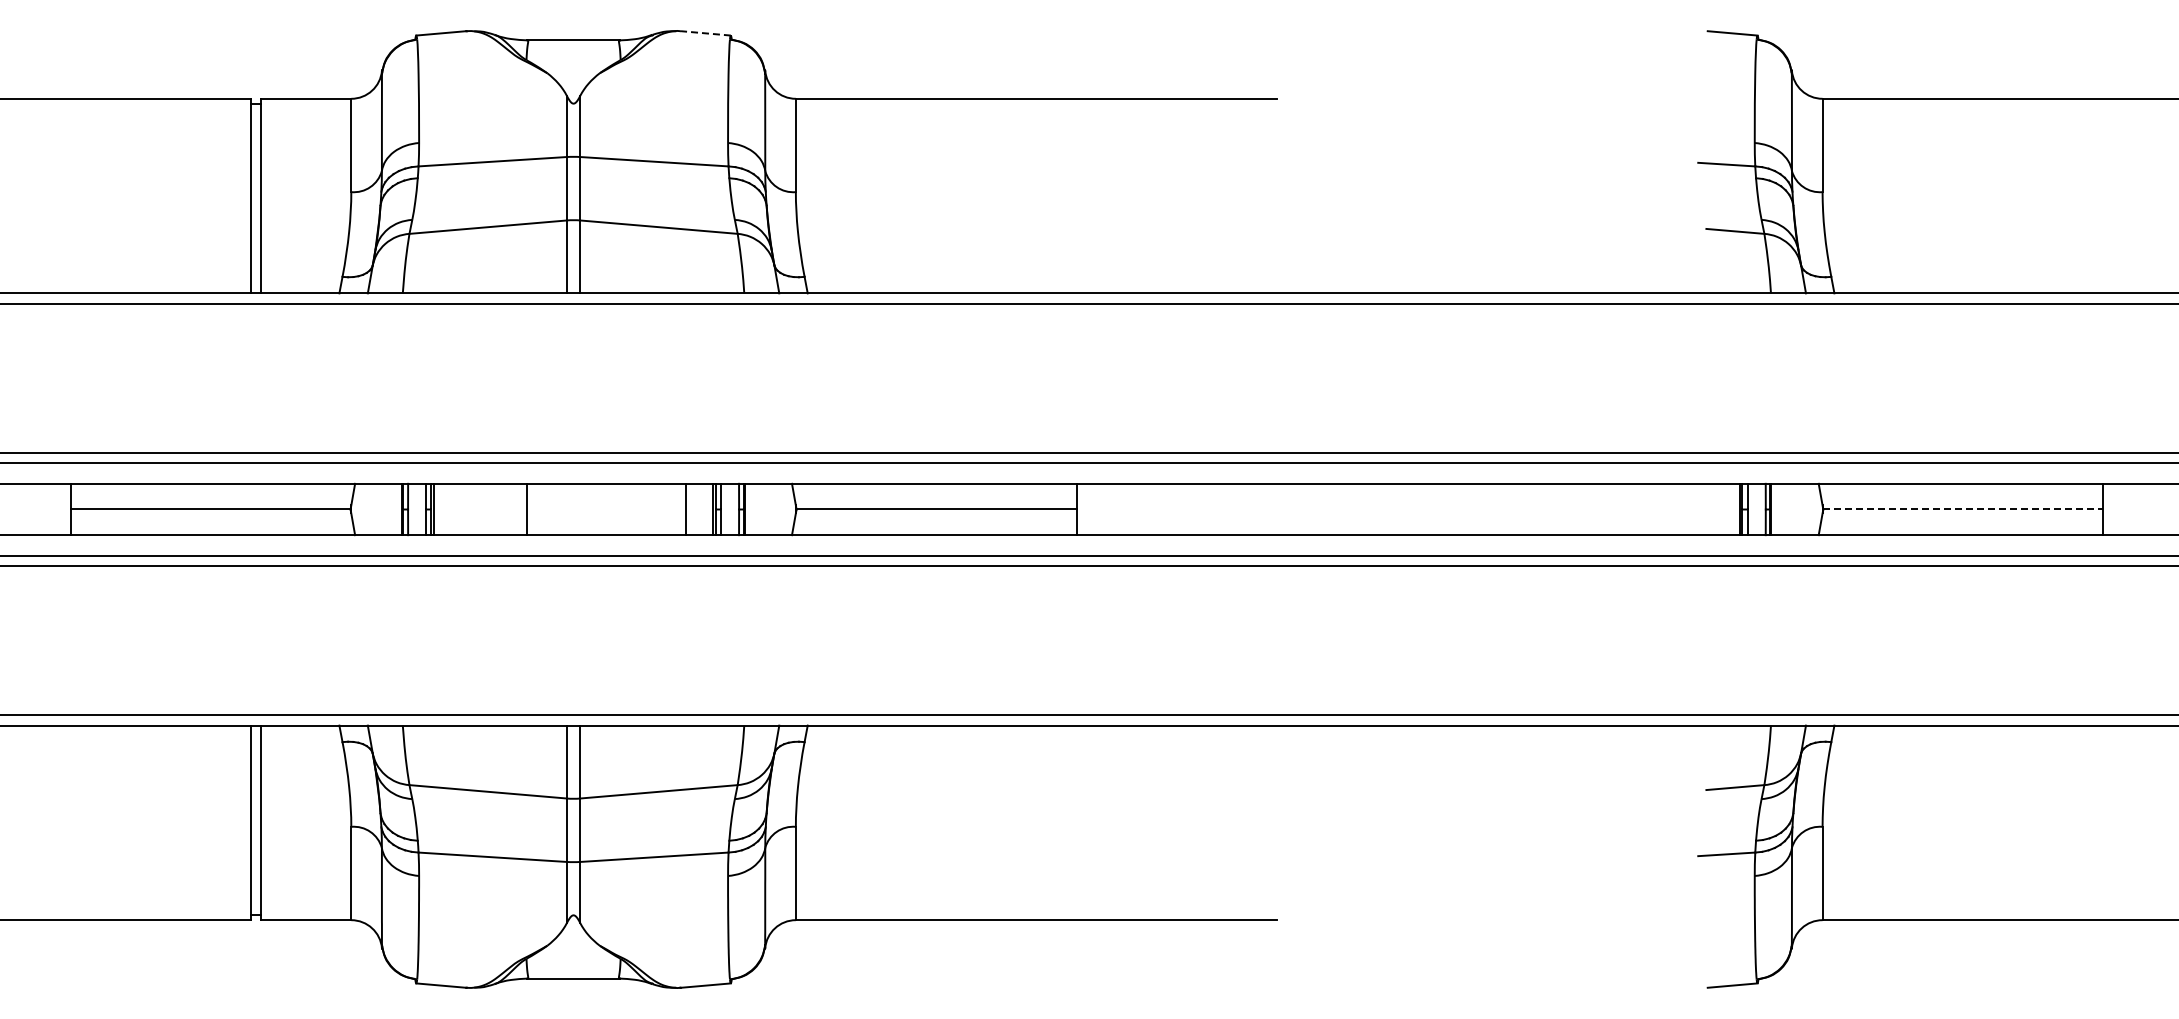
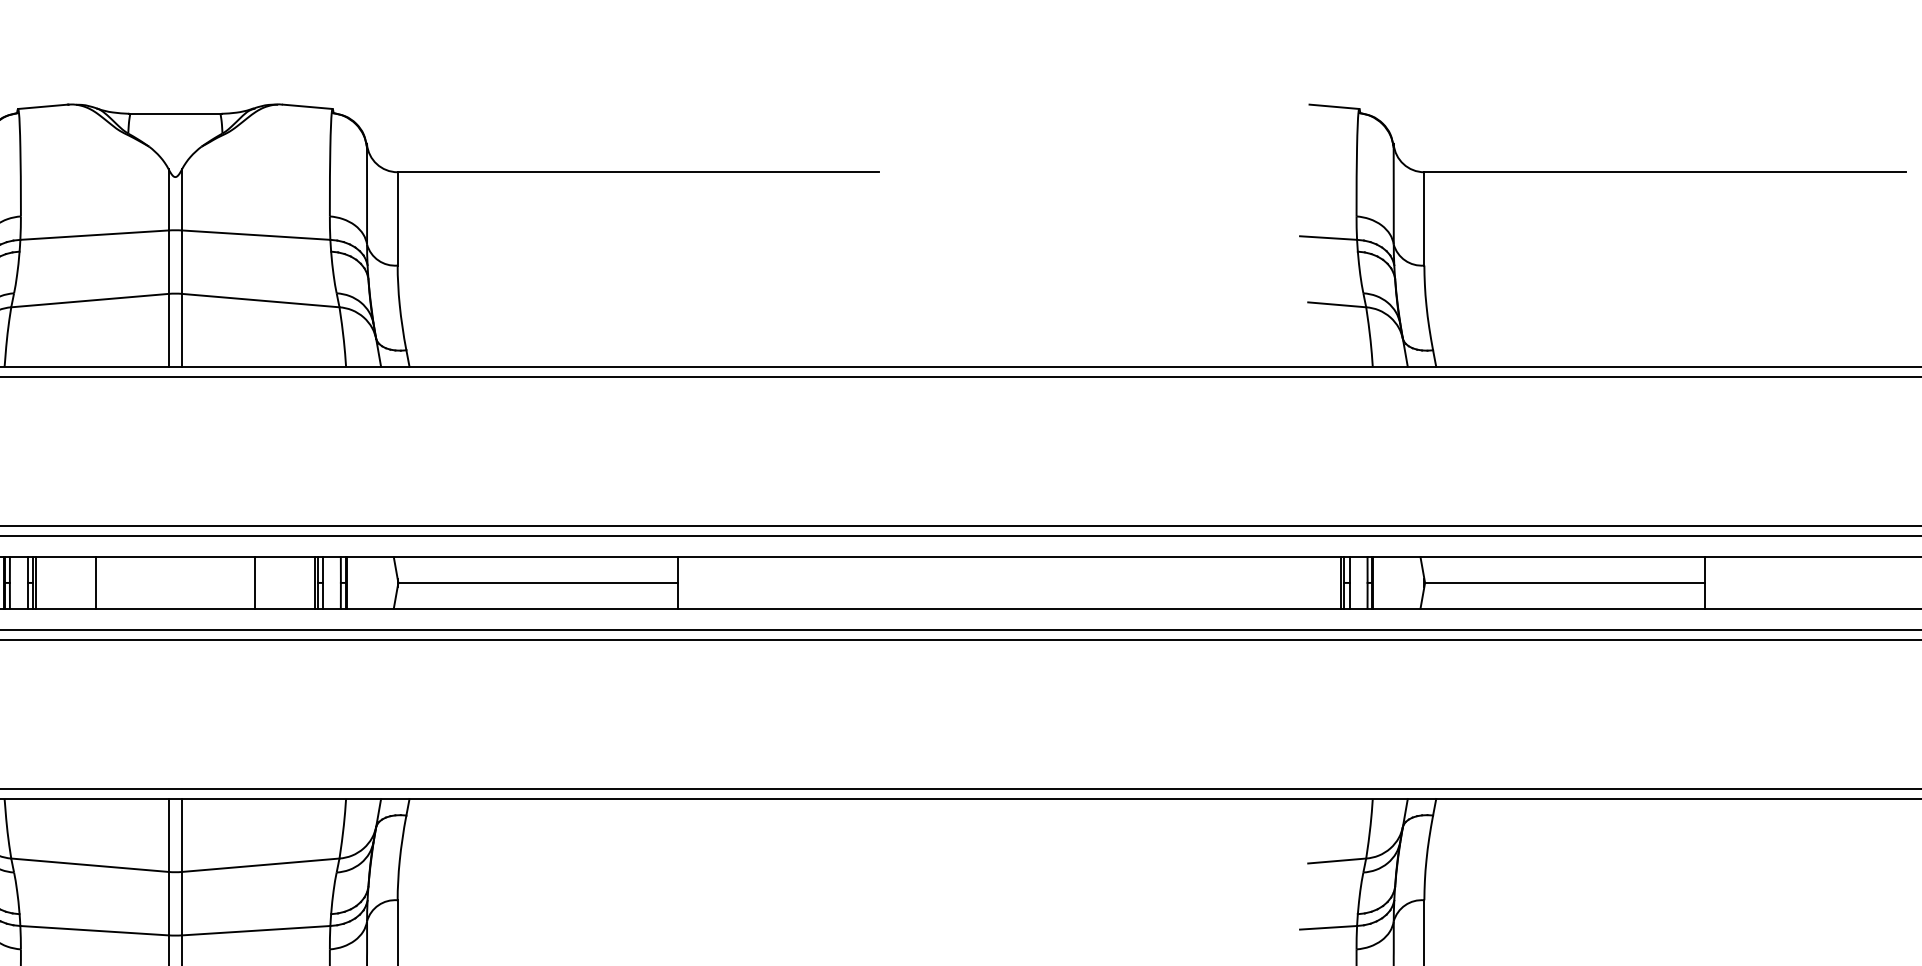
line: (705, 33) -> (307, 106), dashed -> solid
line: (527, 509) -> (96, 582), moved
line: (685, 509) -> (254, 582), moved
line: (1963, 509) -> (1565, 582), dashed -> solid

